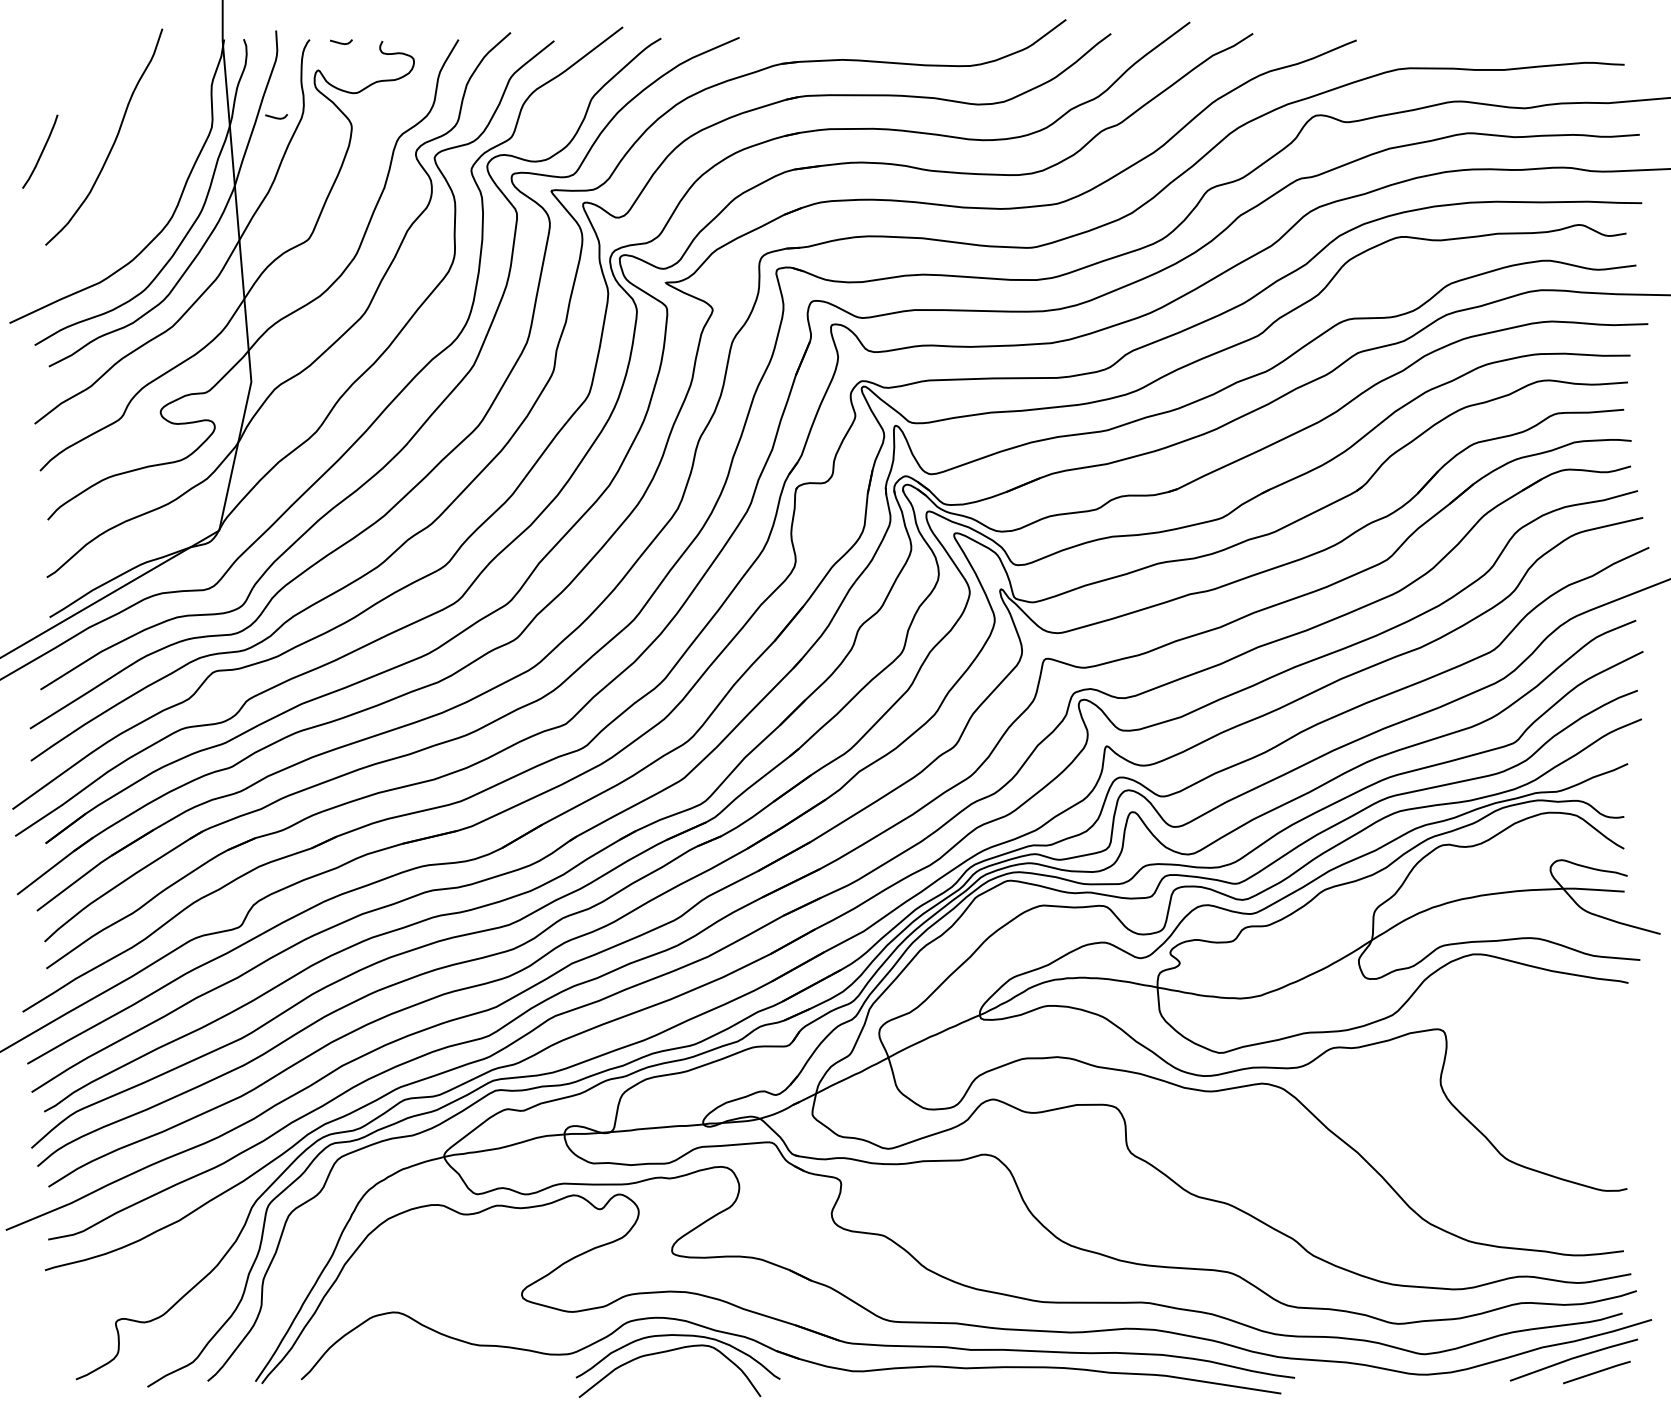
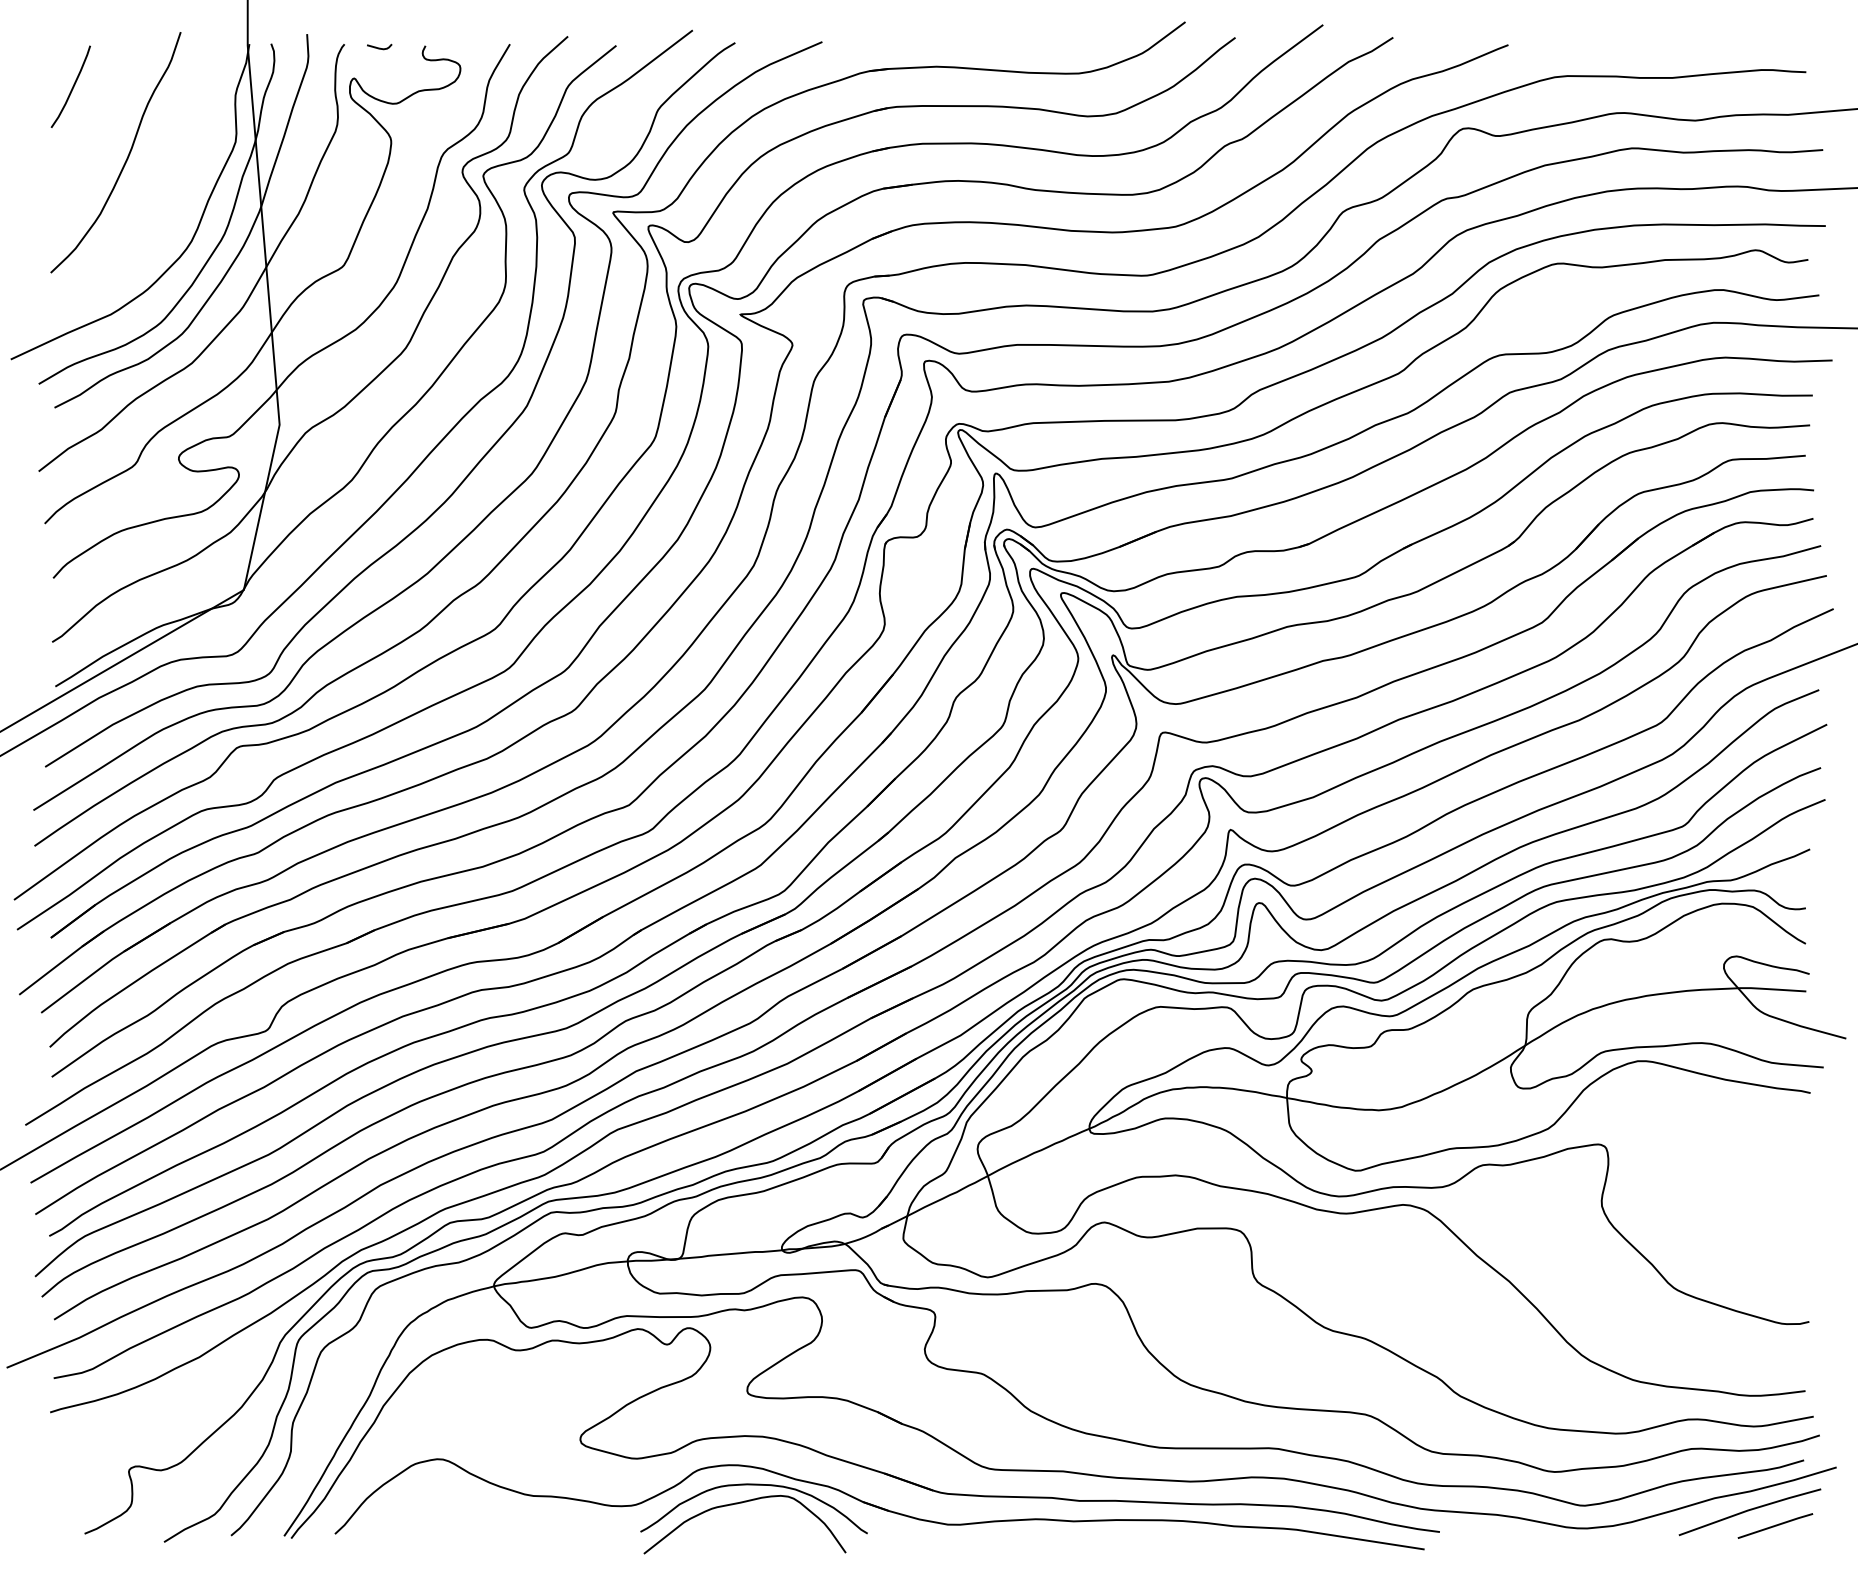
curve: (276, 117) -> (307, 130), removed
curve: (41, 151) -> (72, 86), moved

